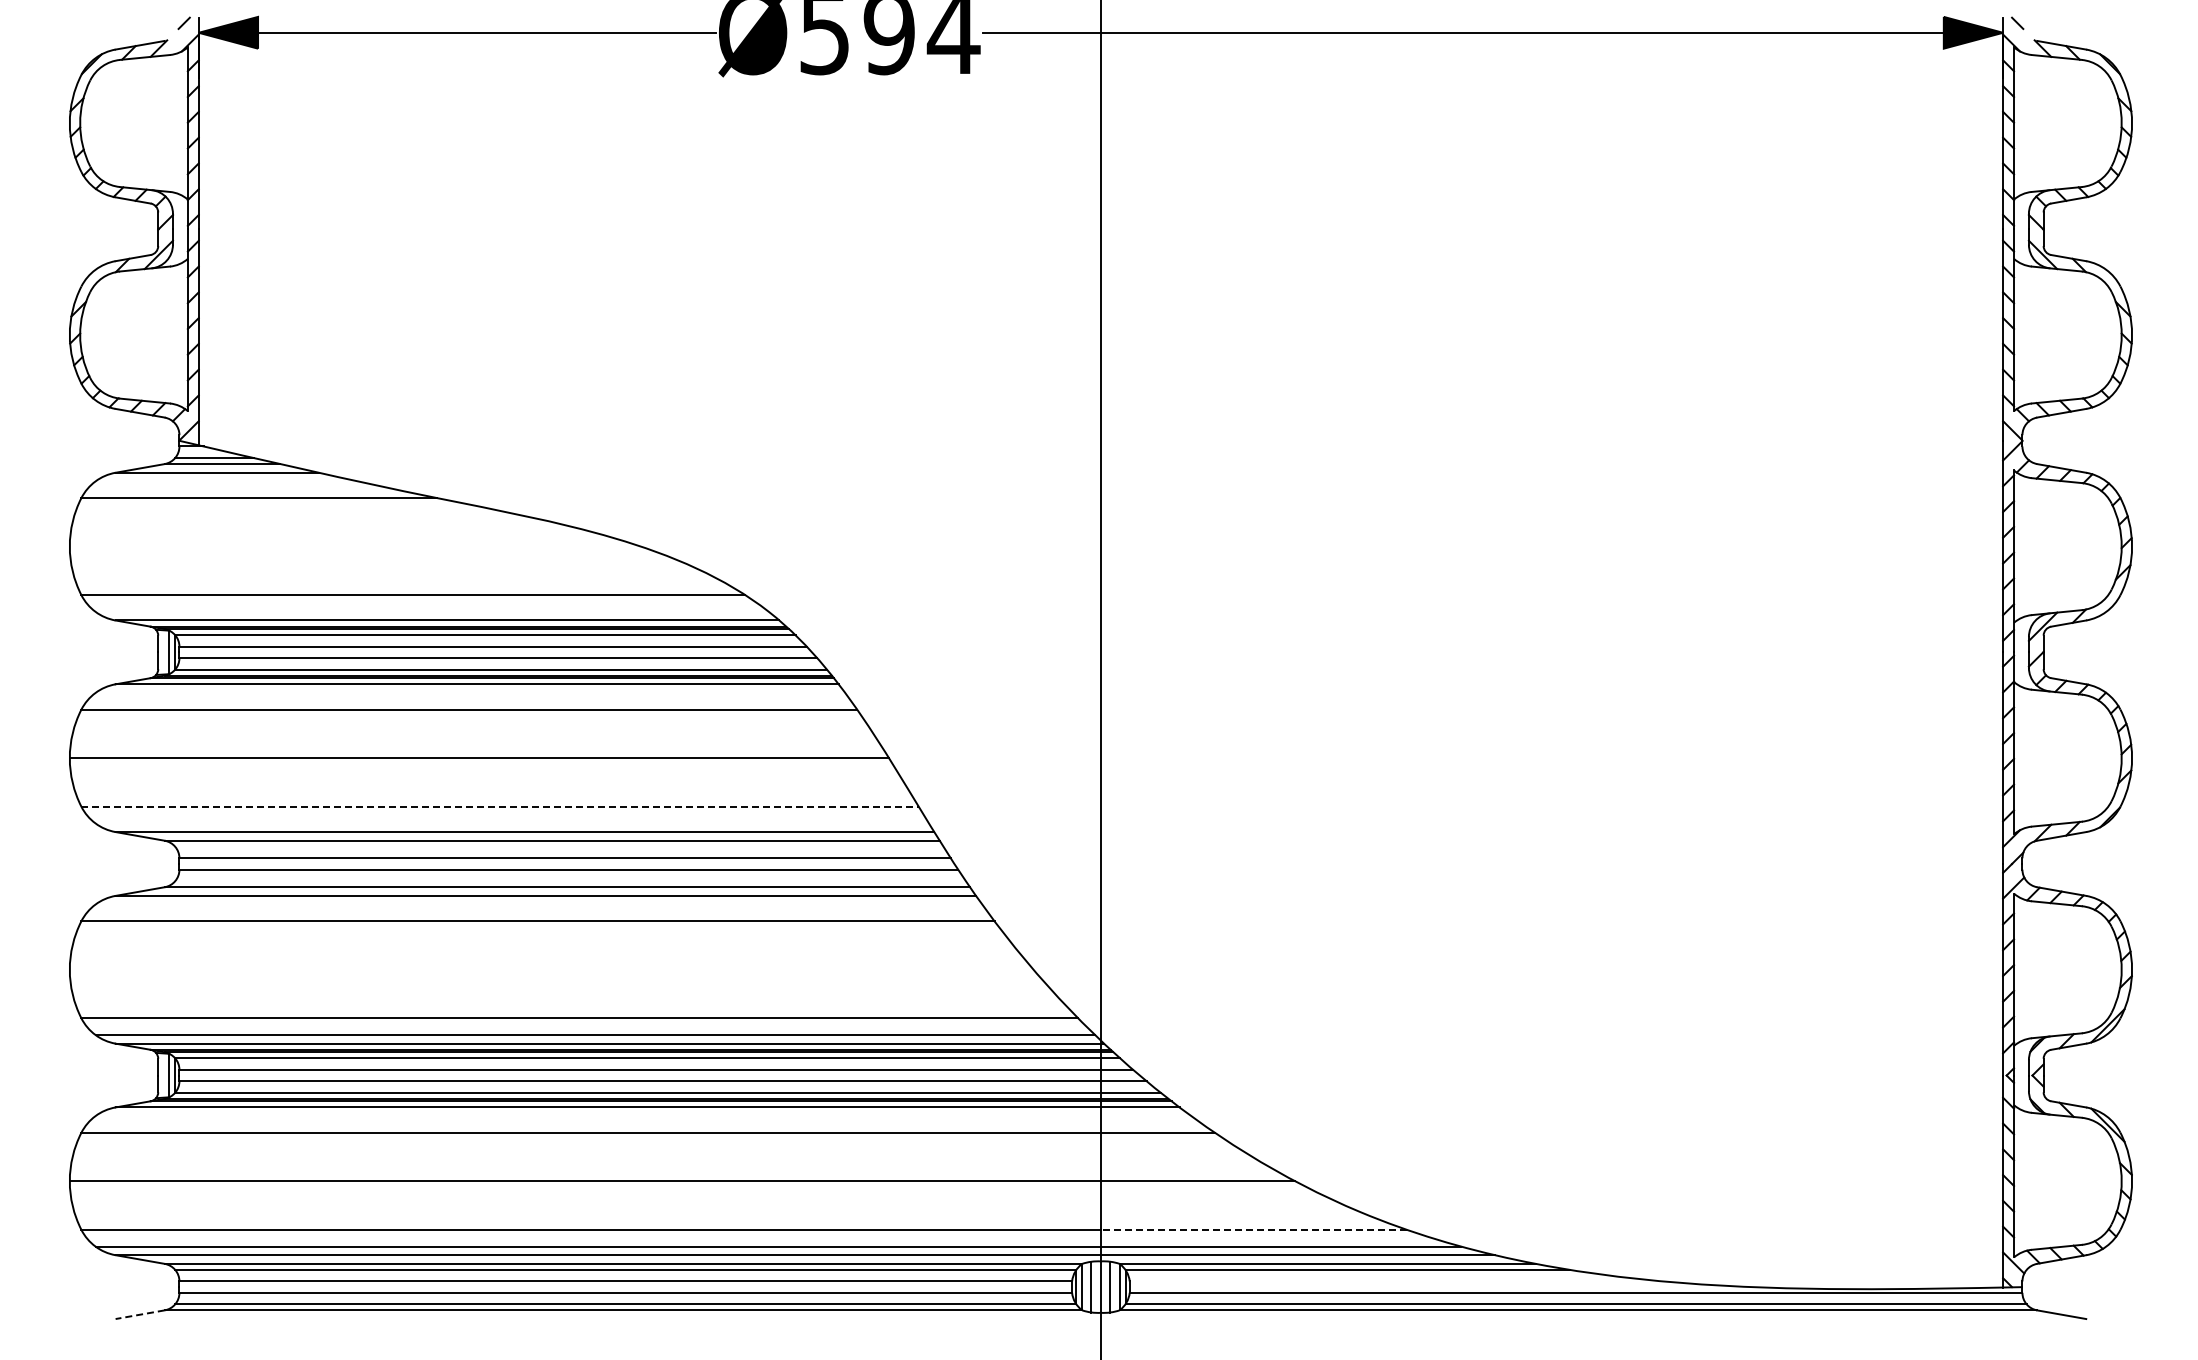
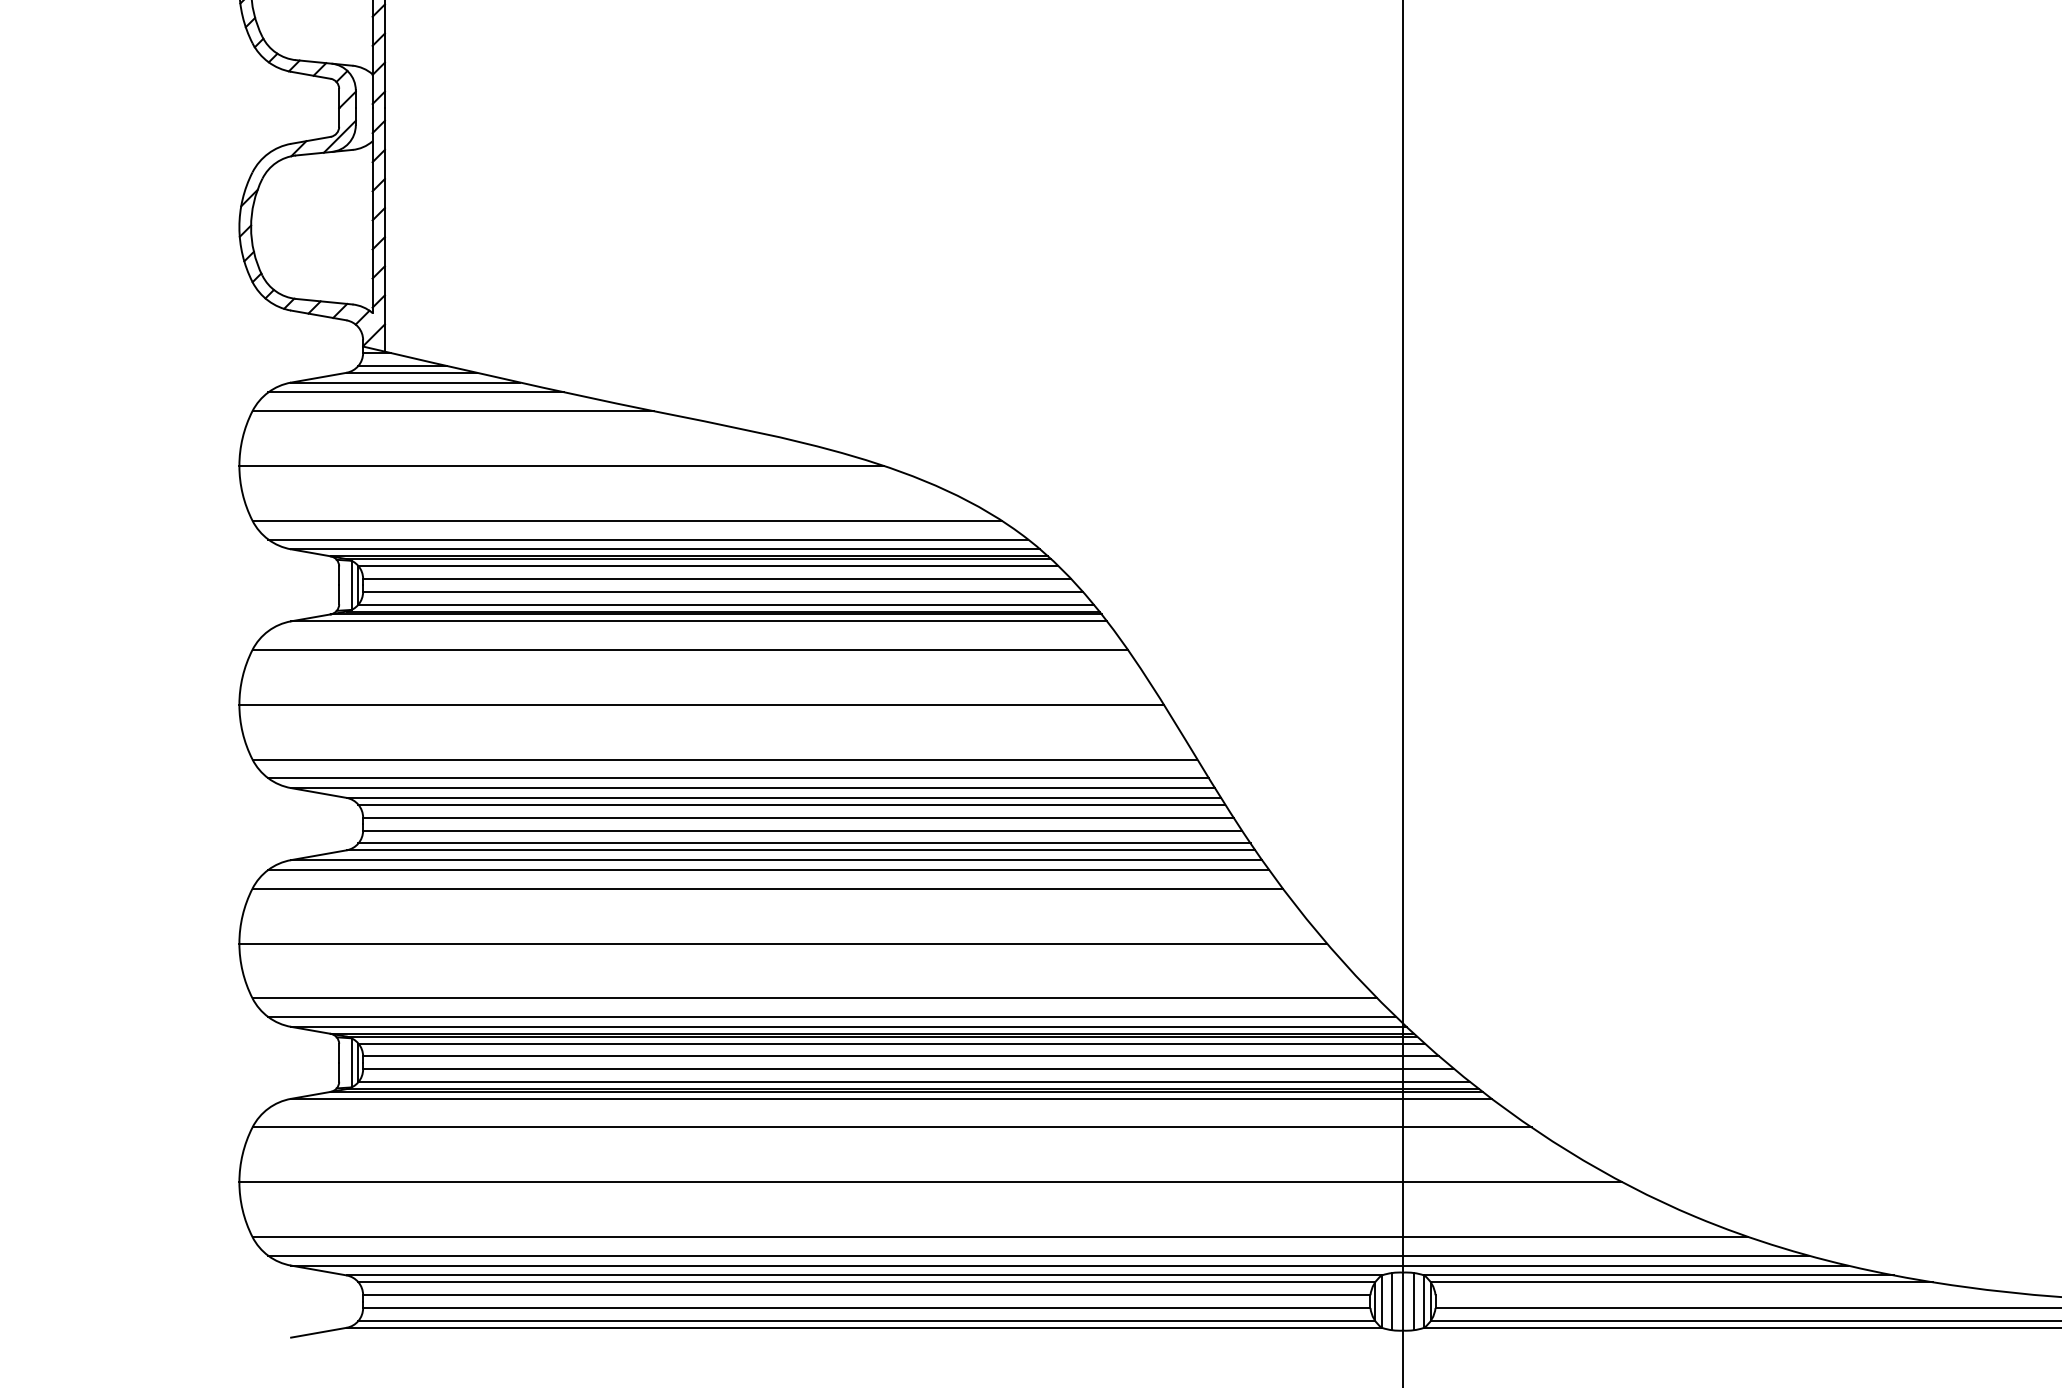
line: (226, 481) -> (416, 392), added
line: (355, 546) -> (561, 465), added
line: (431, 611) -> (647, 539), added
line: (500, 806) -> (725, 759), dashed -> solid
line: (511, 823) -> (737, 778), added
line: (559, 846) -> (792, 804), added
line: (570, 881) -> (804, 843), added
line: (538, 904) -> (768, 869), added
line: (551, 969) -> (782, 943), added
line: (1253, 1229) -> (1575, 1236), dashed -> solid
line: (140, 1314) -> (319, 1332), dashed -> solid

